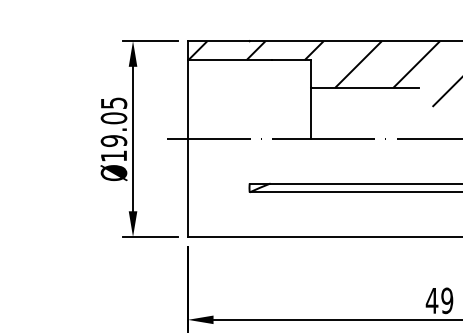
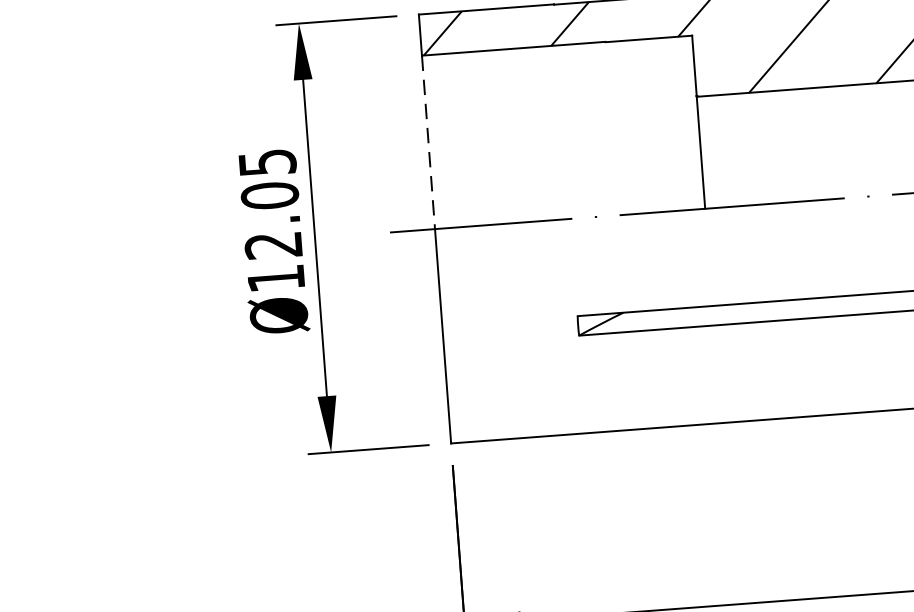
line: (187, 99) -> (427, 142), solid -> dashed
text: (113, 140) -> (272, 244), Ø19.05 -> Ø12.05

